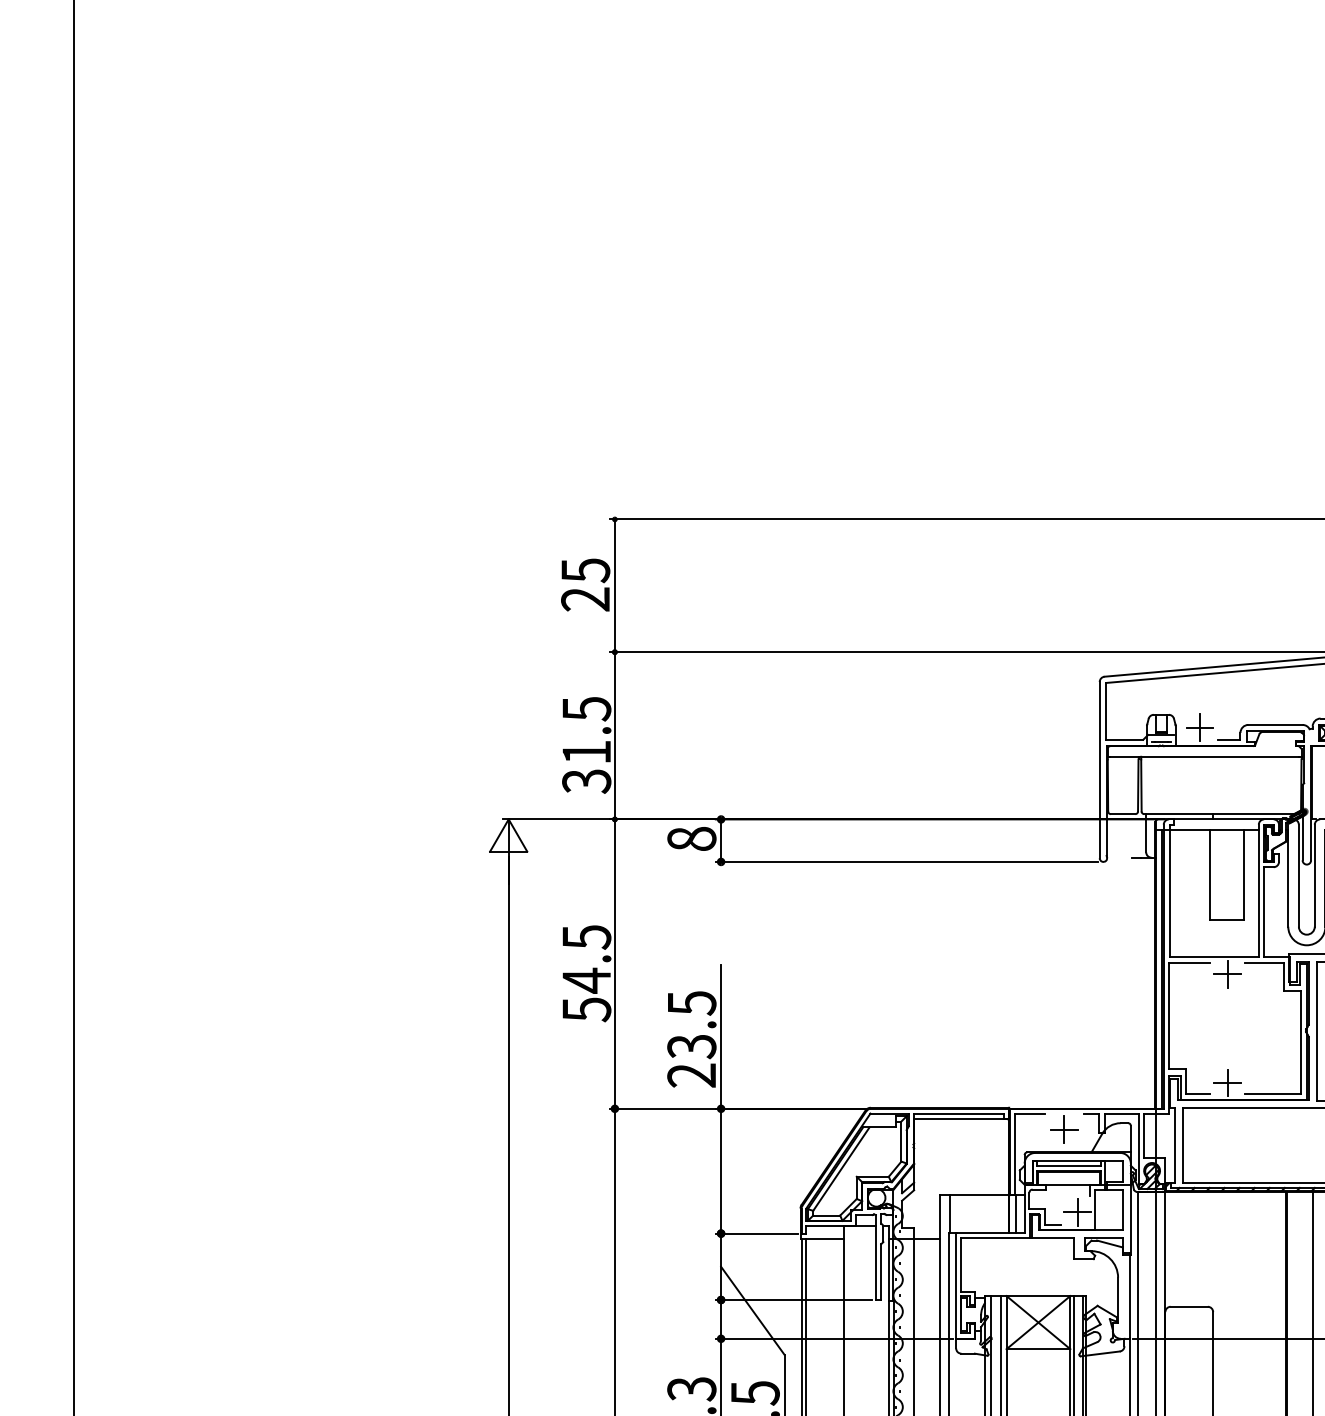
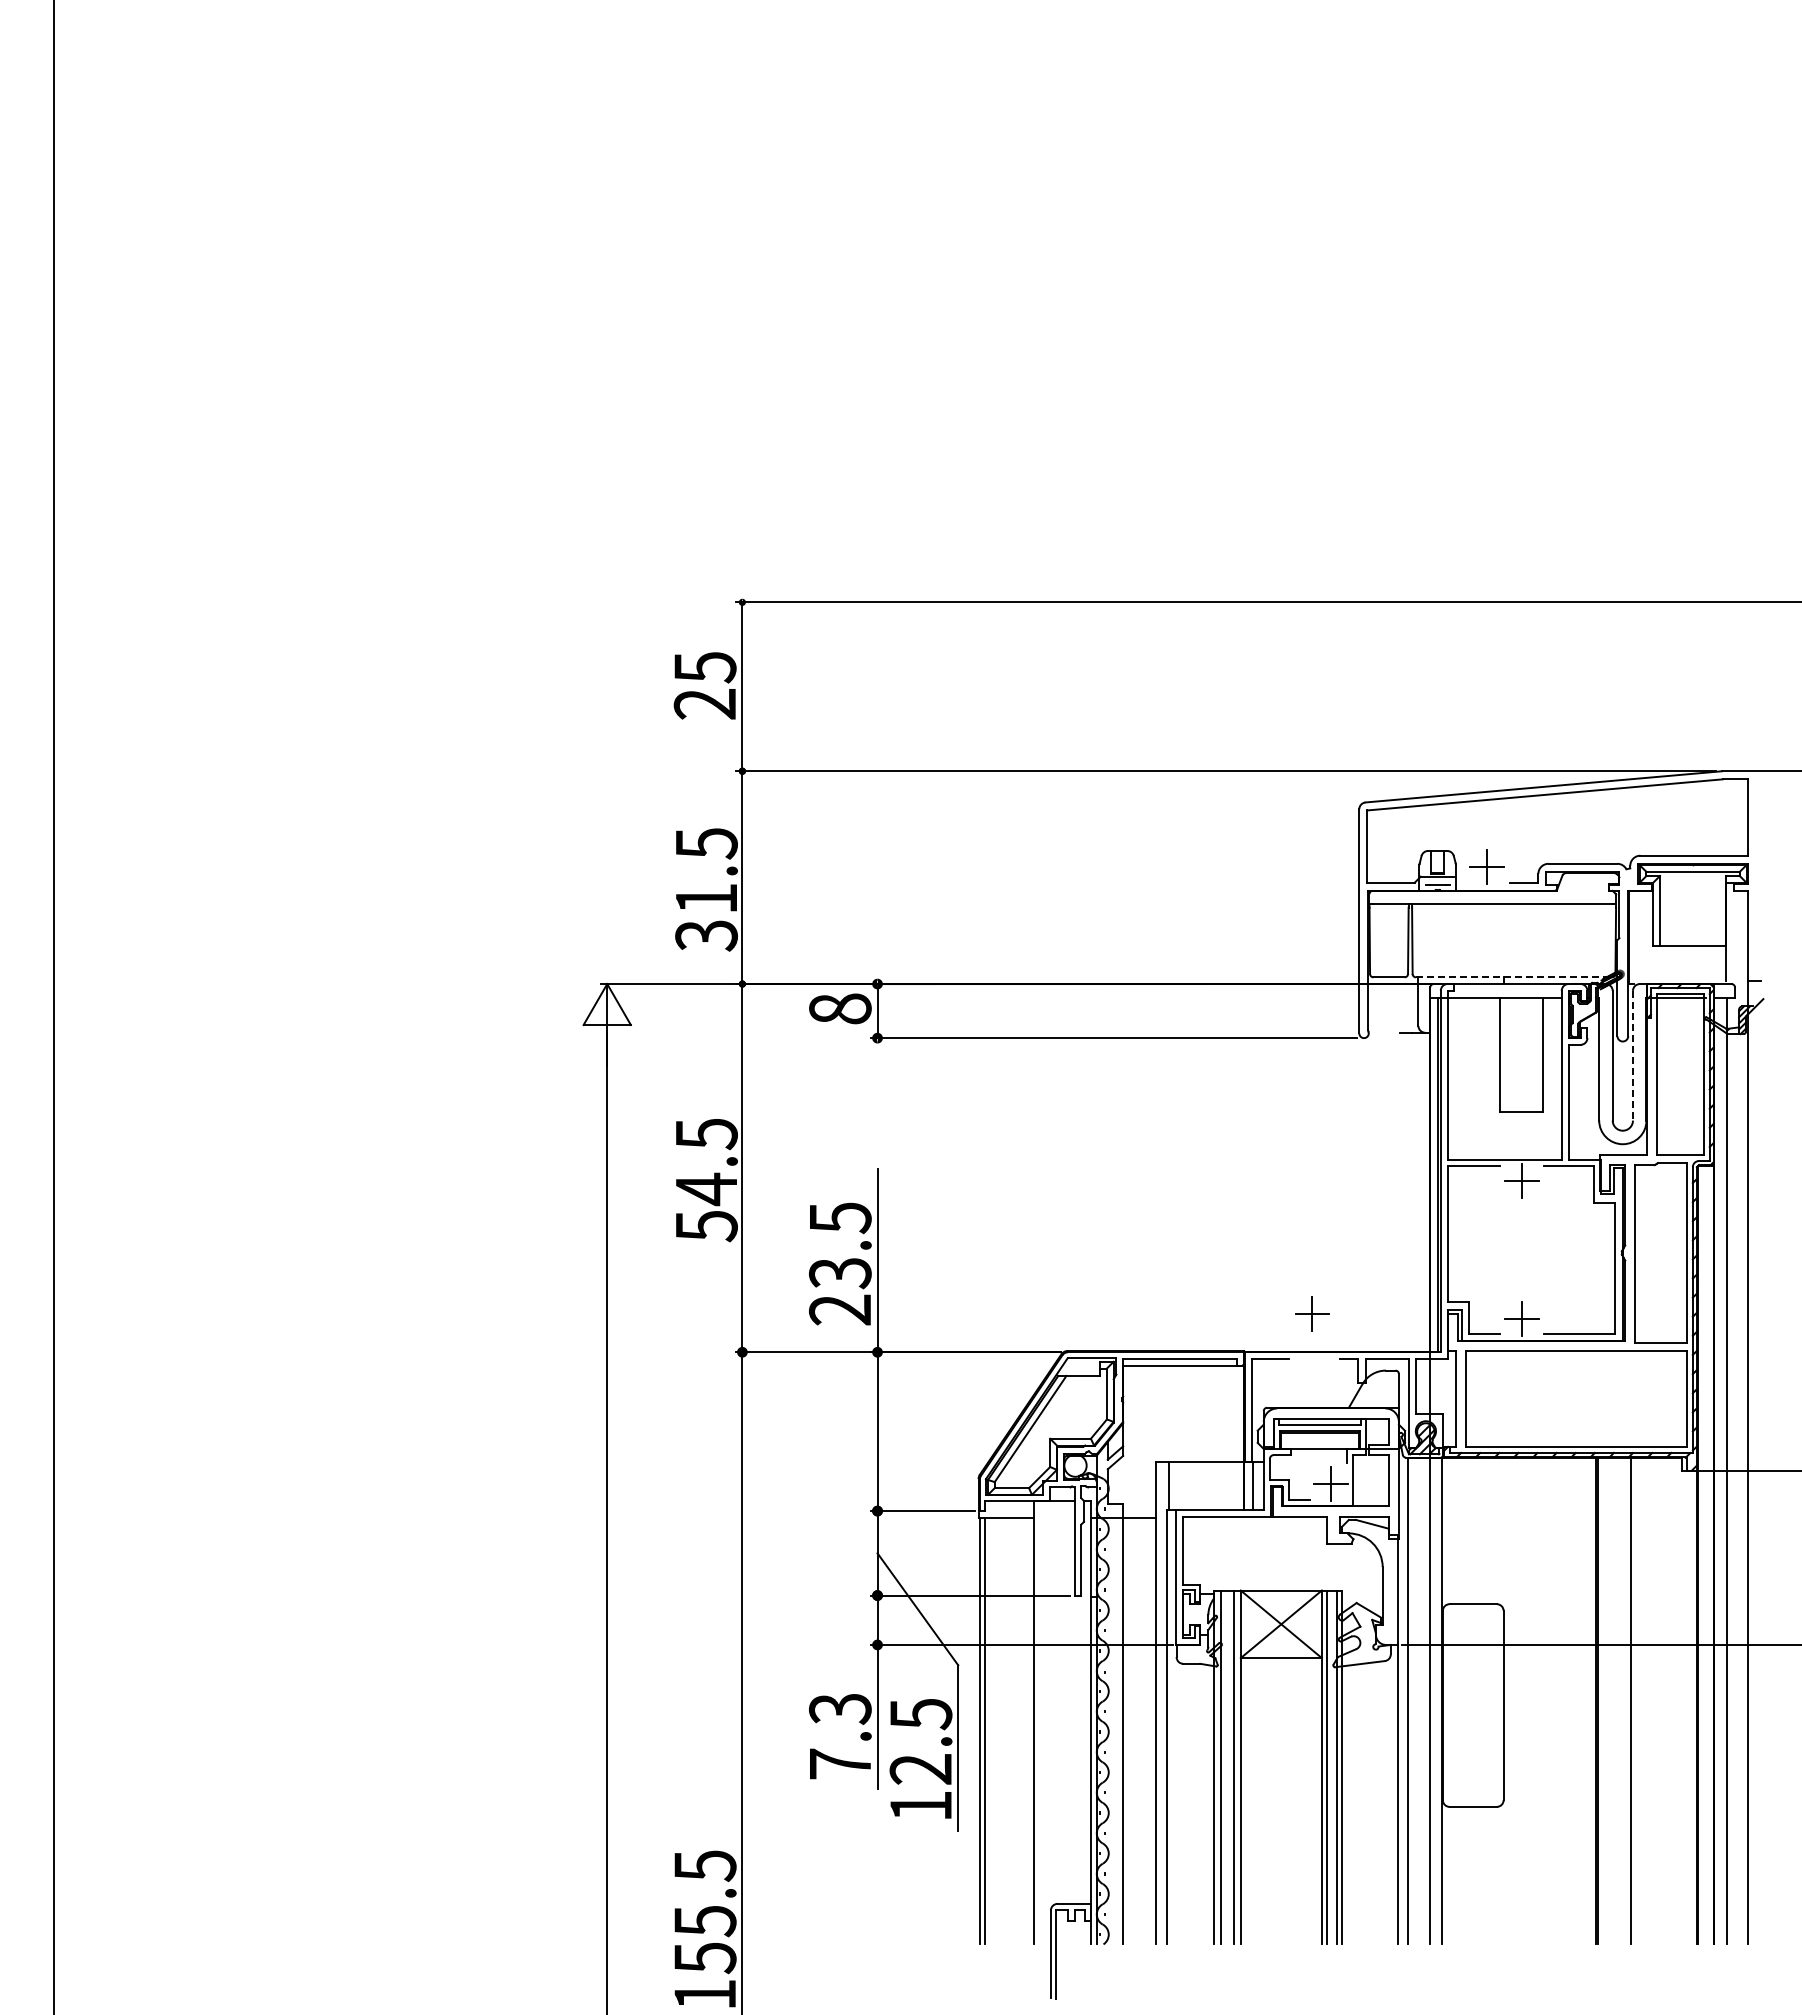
line: (1221, 814) -> (1514, 977), solid -> dashed
line: (1314, 875) -> (1632, 1055), solid -> dashed
part: (1064, 1129) -> (1312, 1313), moved

